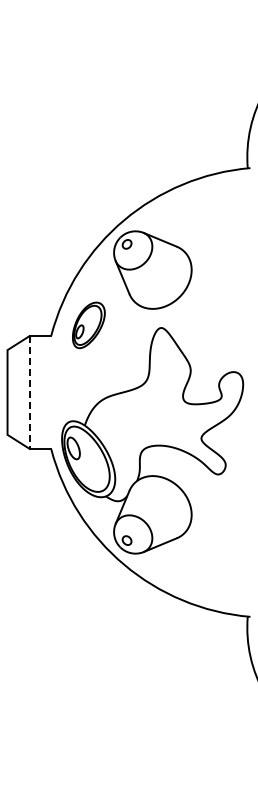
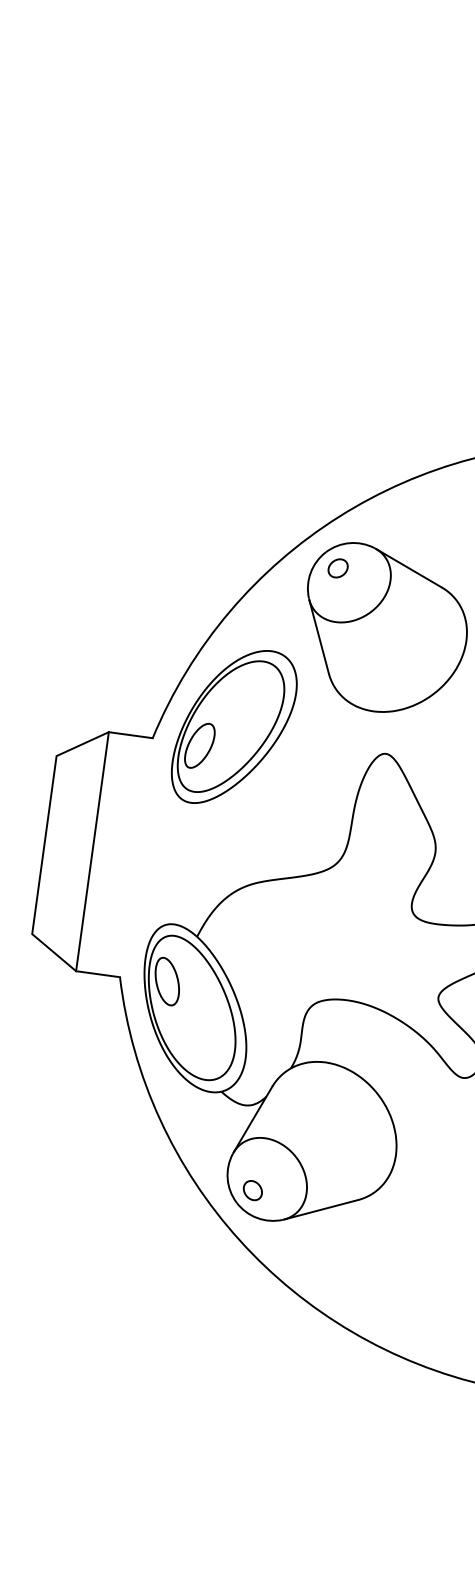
part: (88, 325) -> (233, 727), size x1.67
line: (30, 392) -> (92, 851), dashed -> solid

